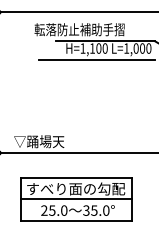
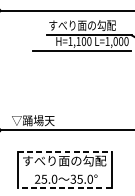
text: (85, 29) -> (72, 25), 転落防止補助手摺 -> すべり面の勾配
line: (76, 178) -> (64, 151), solid -> dashed
line: (75, 199) -> (64, 169), removed
line: (75, 221) -> (64, 188), solid -> dashed

